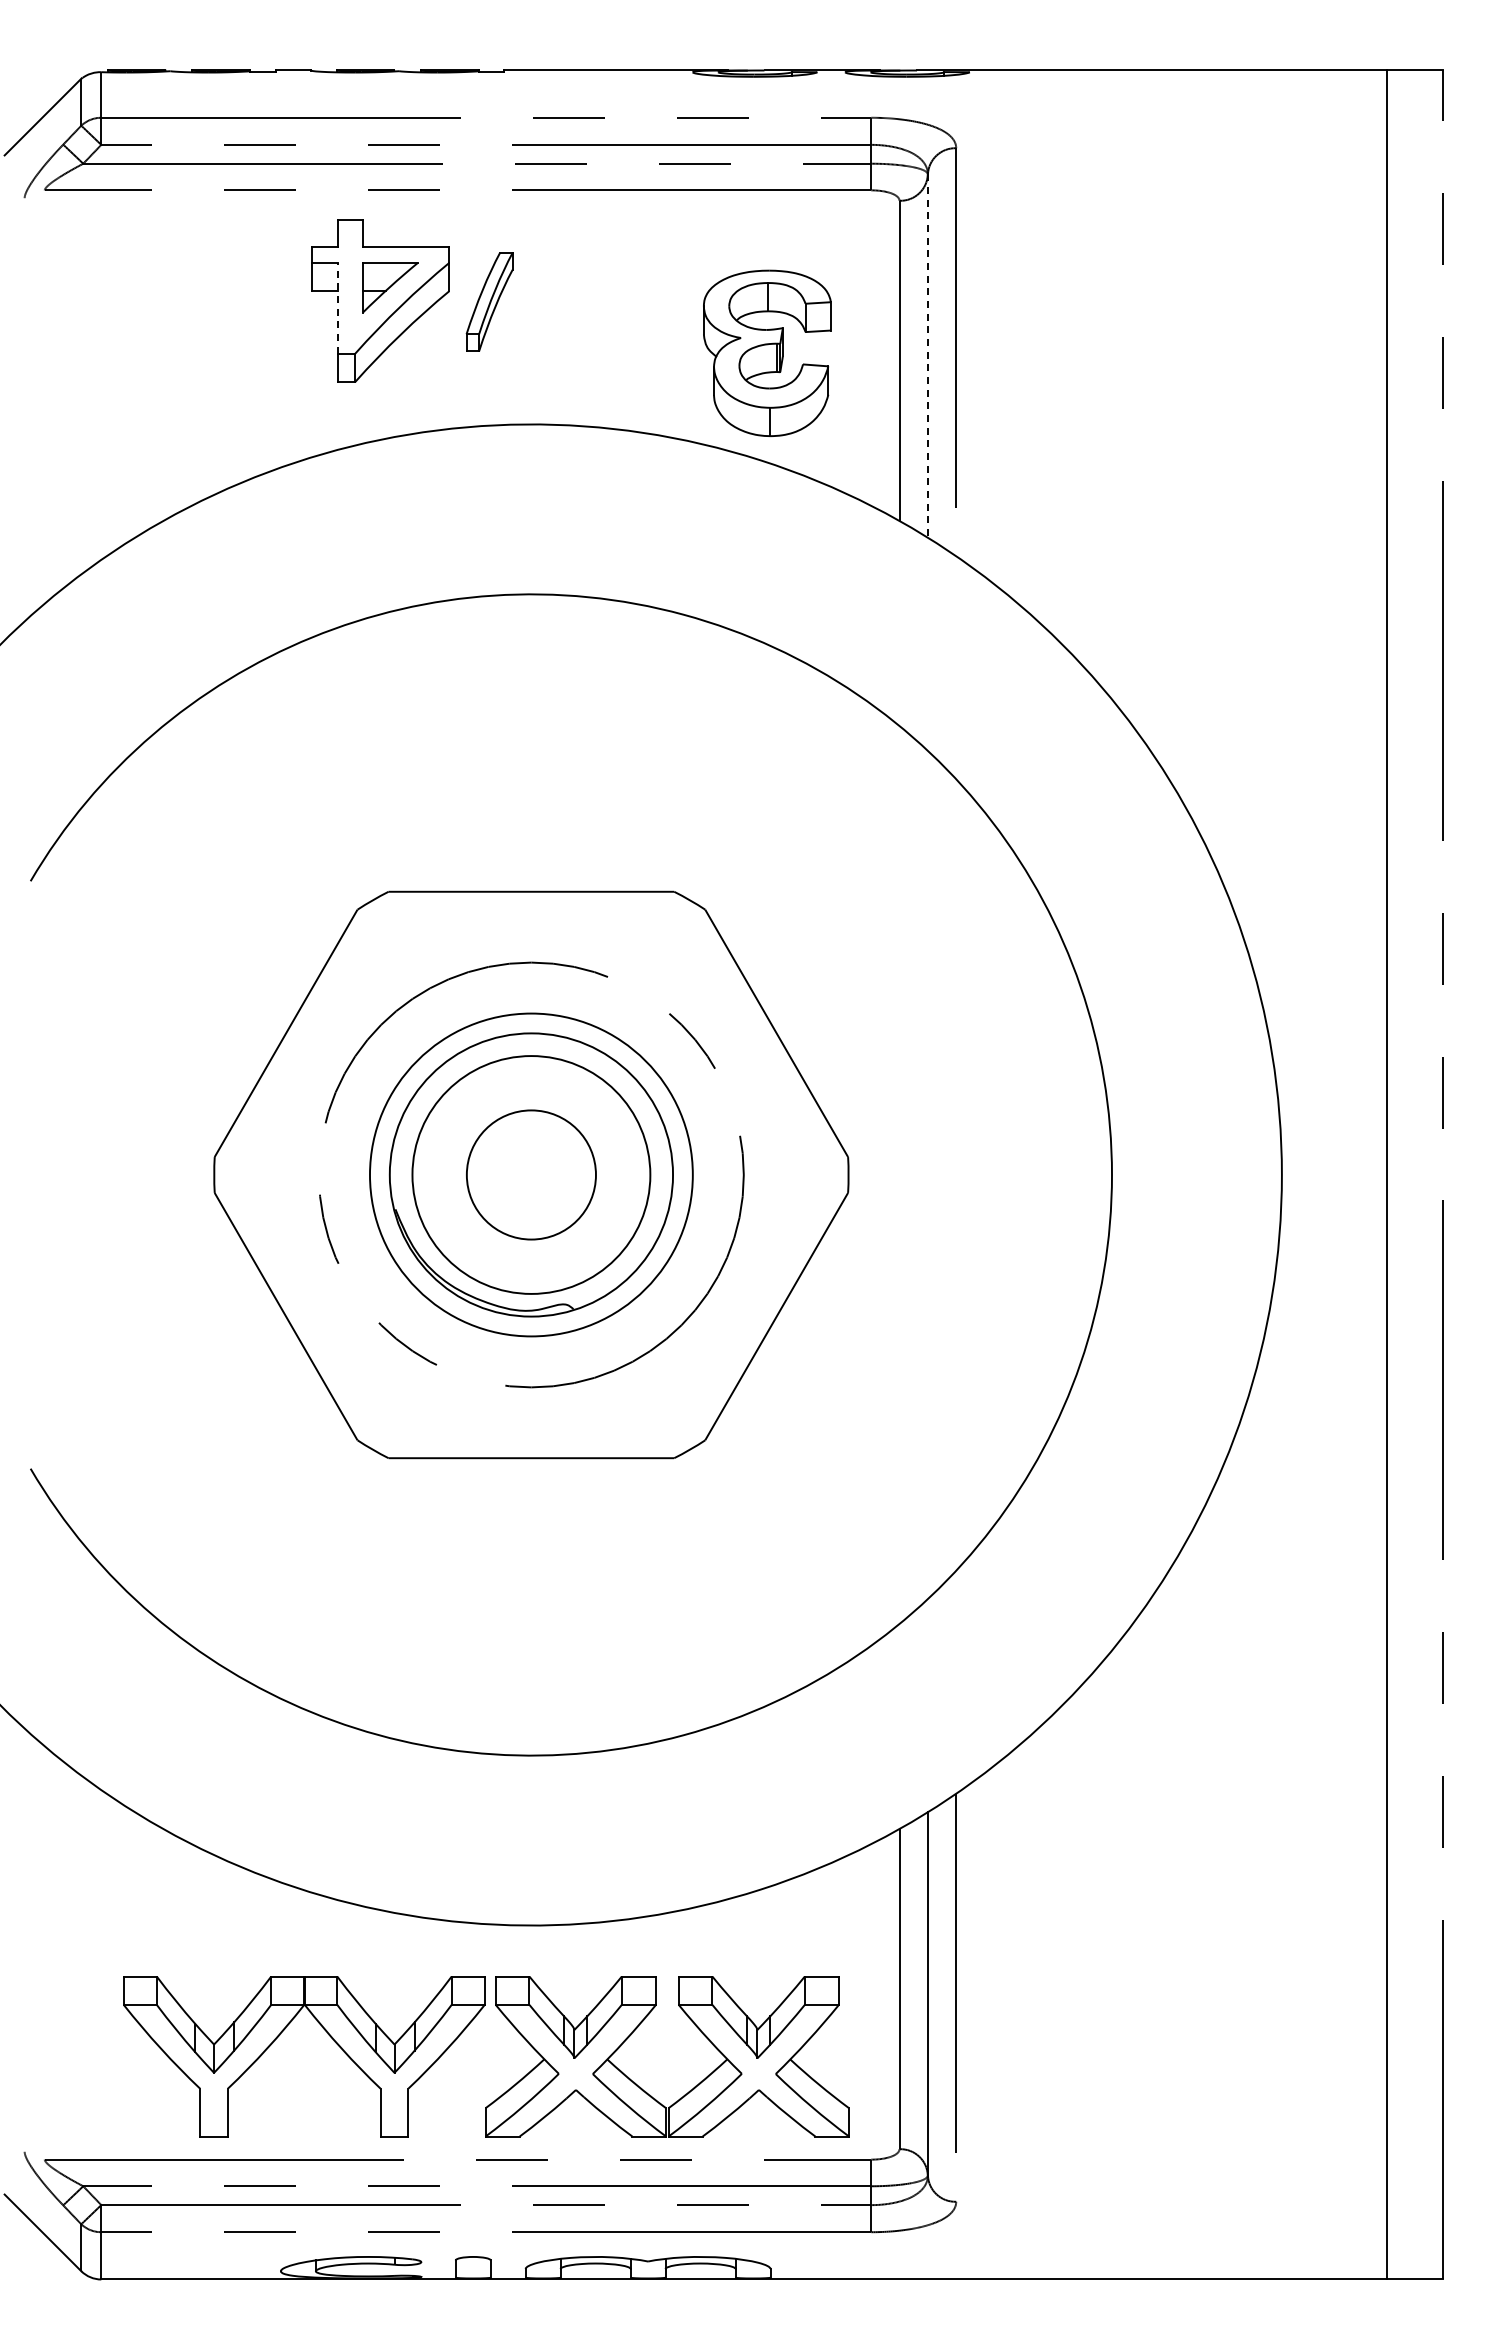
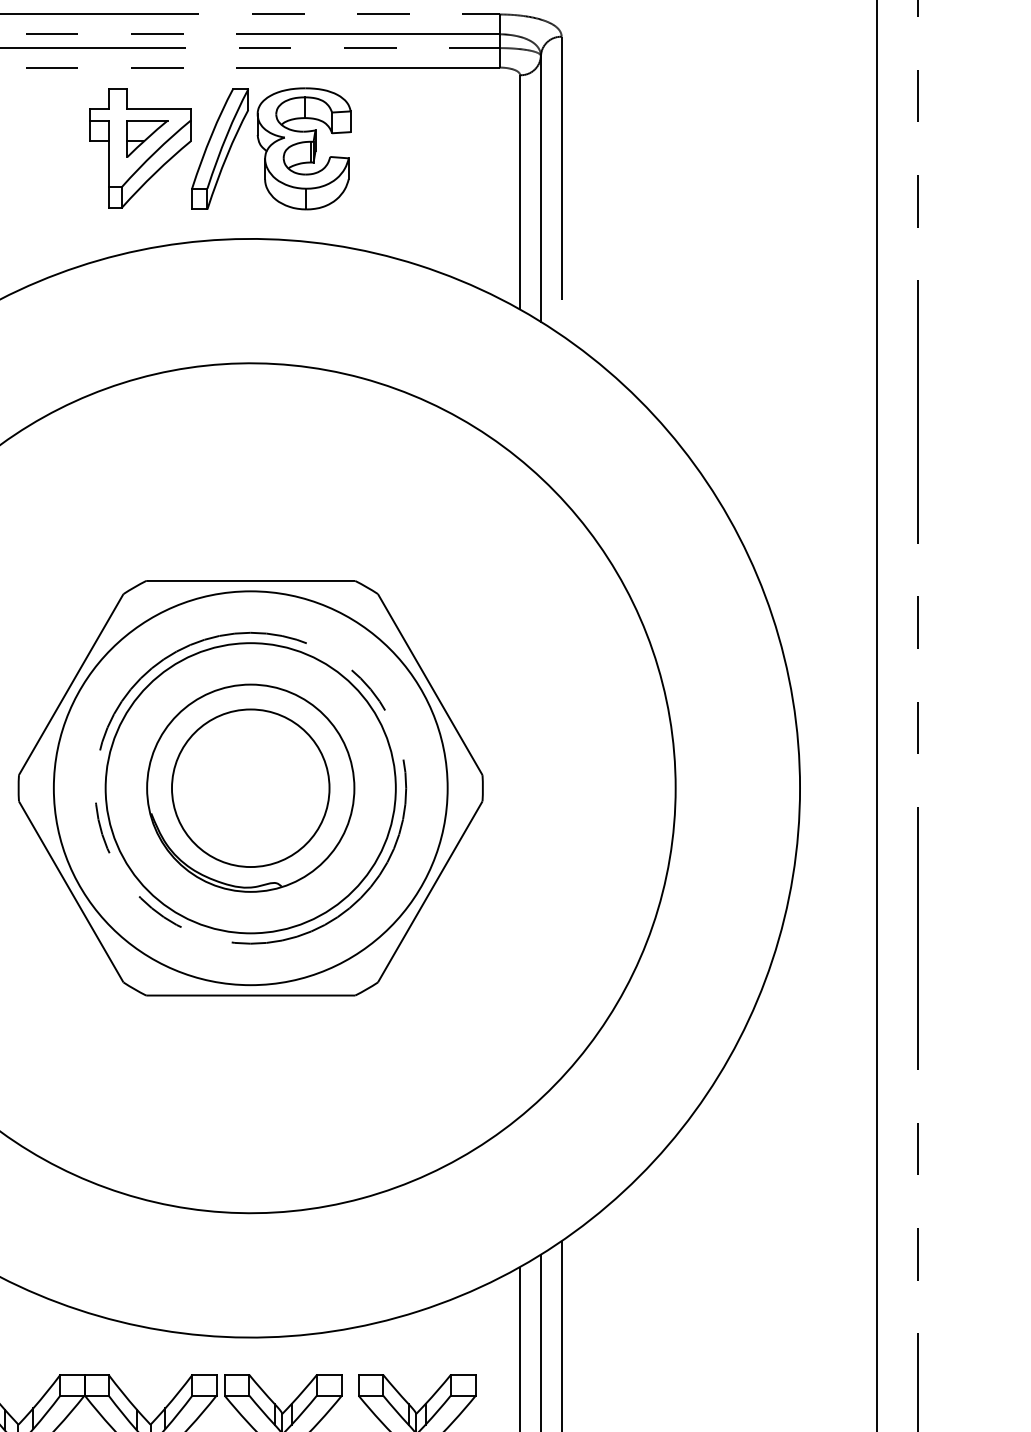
part: (489, 301) -> (220, 148), size x1.67
line: (337, 307) -> (108, 153), dashed -> solid
part: (767, 352) -> (304, 148), moved
line: (927, 356) -> (540, 189), dashed -> solid
circle: (531, 1174) -> (250, 787), size x1.67
circle: (531, 1174) -> (250, 787), size x1.67
circle: (531, 1174) -> (250, 787), size x1.67

